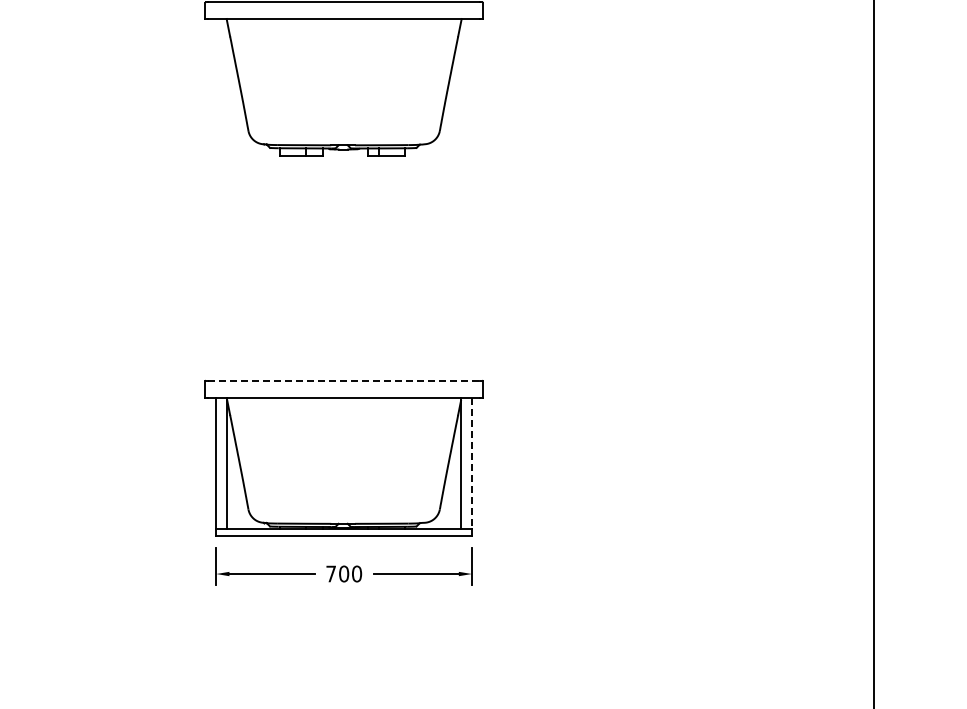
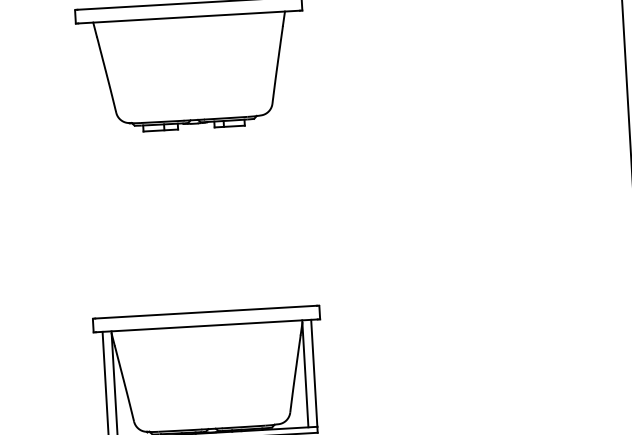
line: (344, 380) -> (206, 311), dashed -> solid
line: (472, 463) -> (314, 373), dashed -> solid

